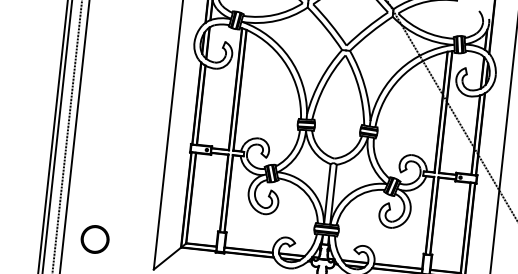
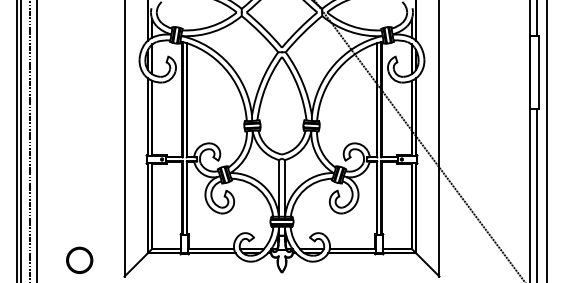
circle: (95, 238) -> (79, 259), moved

